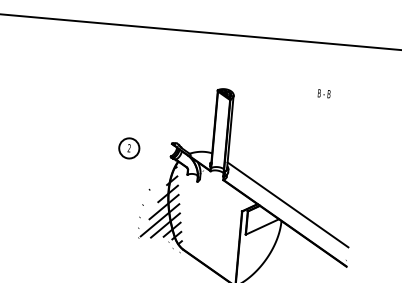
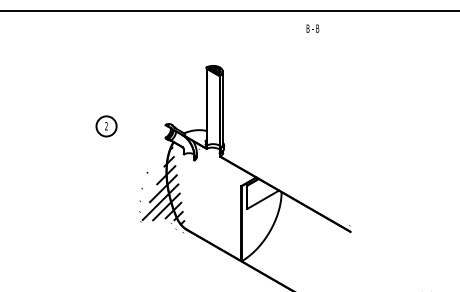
text: (323, 93) -> (312, 28), moved
part: (129, 148) -> (106, 126), moved
line: (287, 204) -> (286, 175), removed

